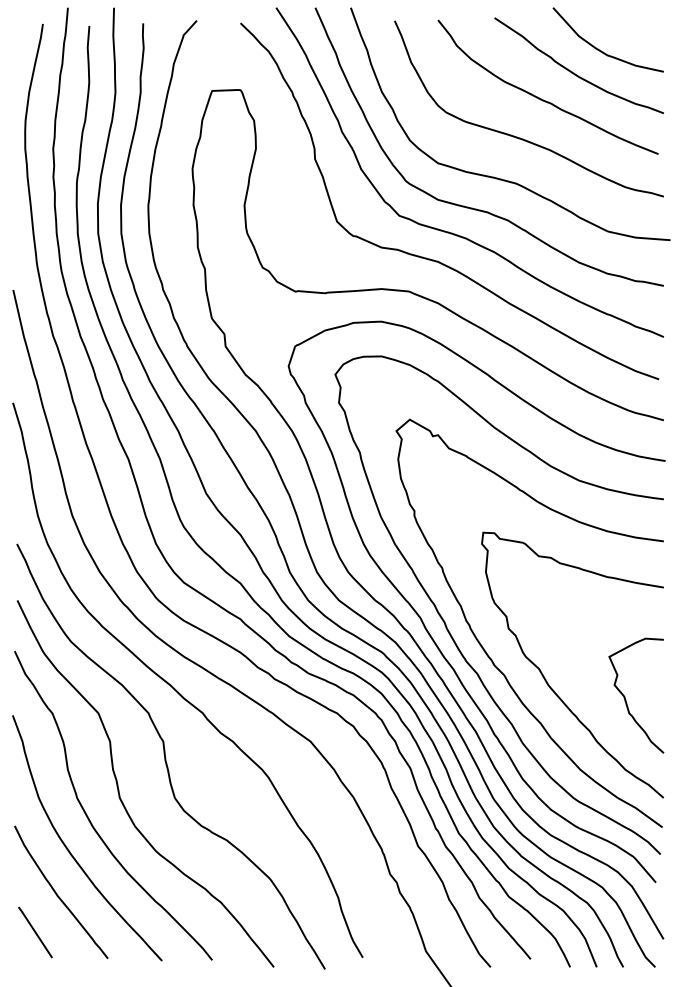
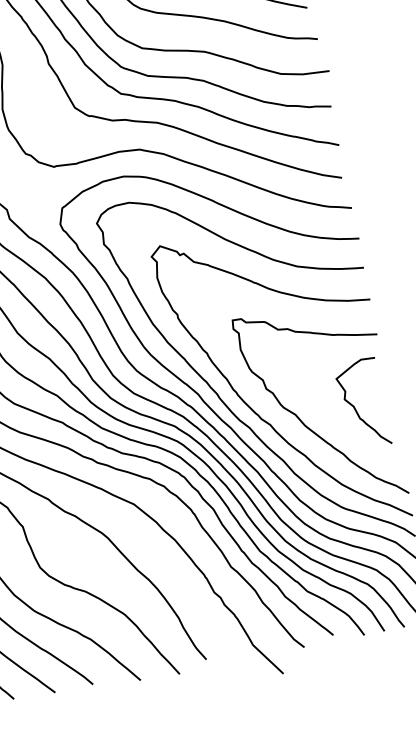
curve: (626, 699) -> (355, 408), moved

